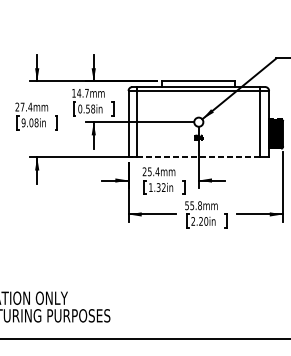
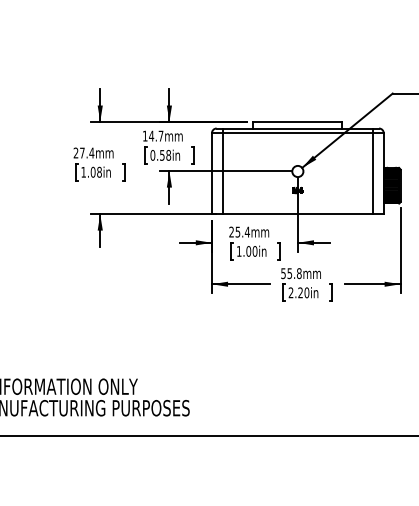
text: (23, 122) -> (83, 171), 9.08in -> 1.08in
line: (199, 157) -> (298, 214), dashed -> solid
text: (160, 187) -> (251, 251), 1.32in -> 1.00in

